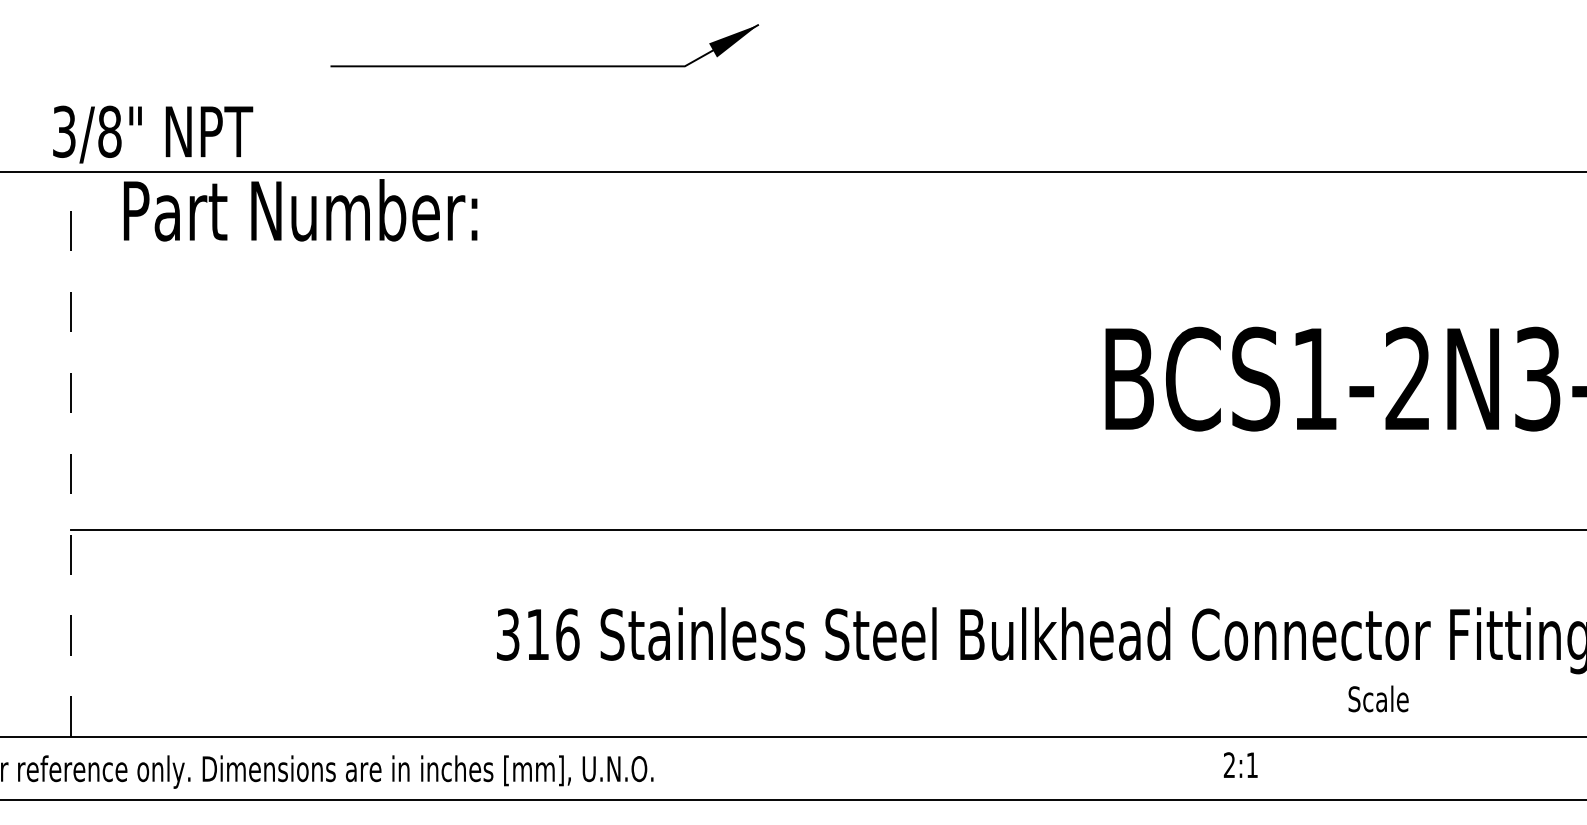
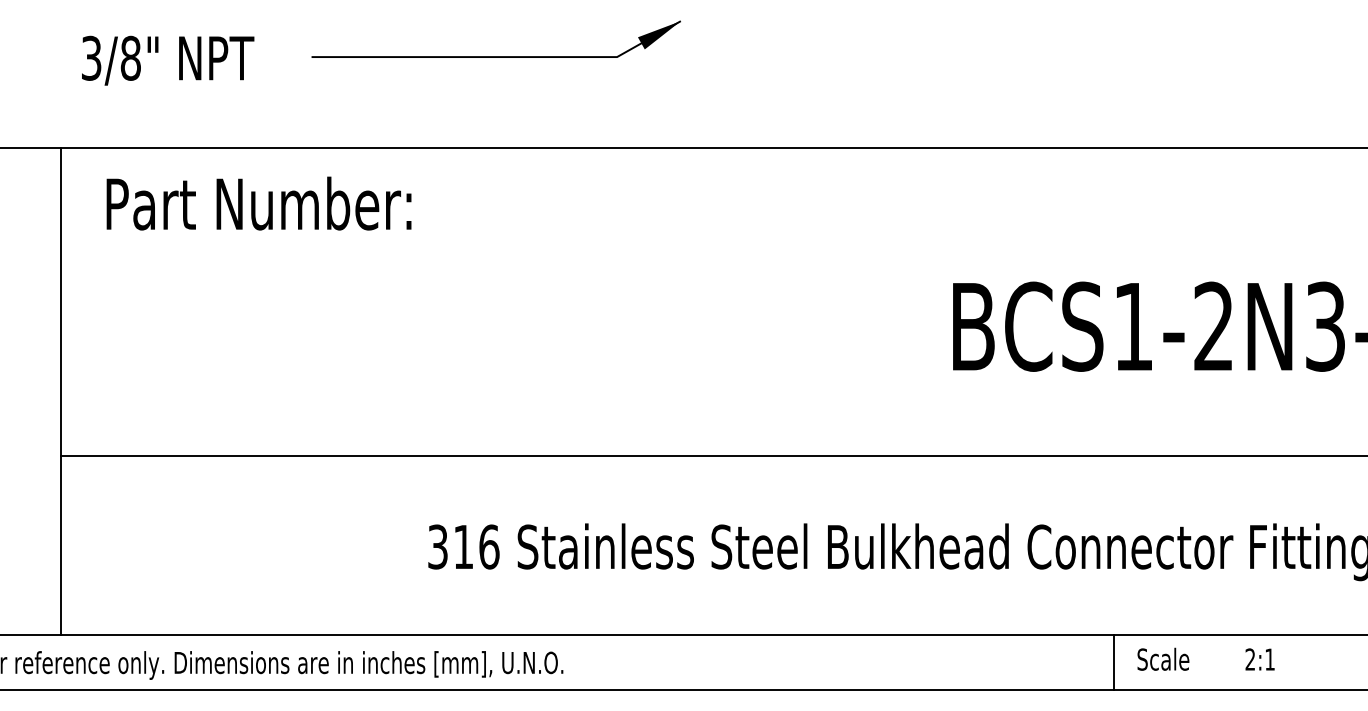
part: (544, 65) -> (496, 56), moved
text: (153, 134) -> (168, 60), moved
text: (300, 210) -> (258, 203), moved
line: (70, 453) -> (60, 390), dashed -> solid
text: (1378, 698) -> (1163, 658), moved
text: (1240, 764) -> (1259, 658), moved
line: (1292, 768) -> (1114, 662), added

